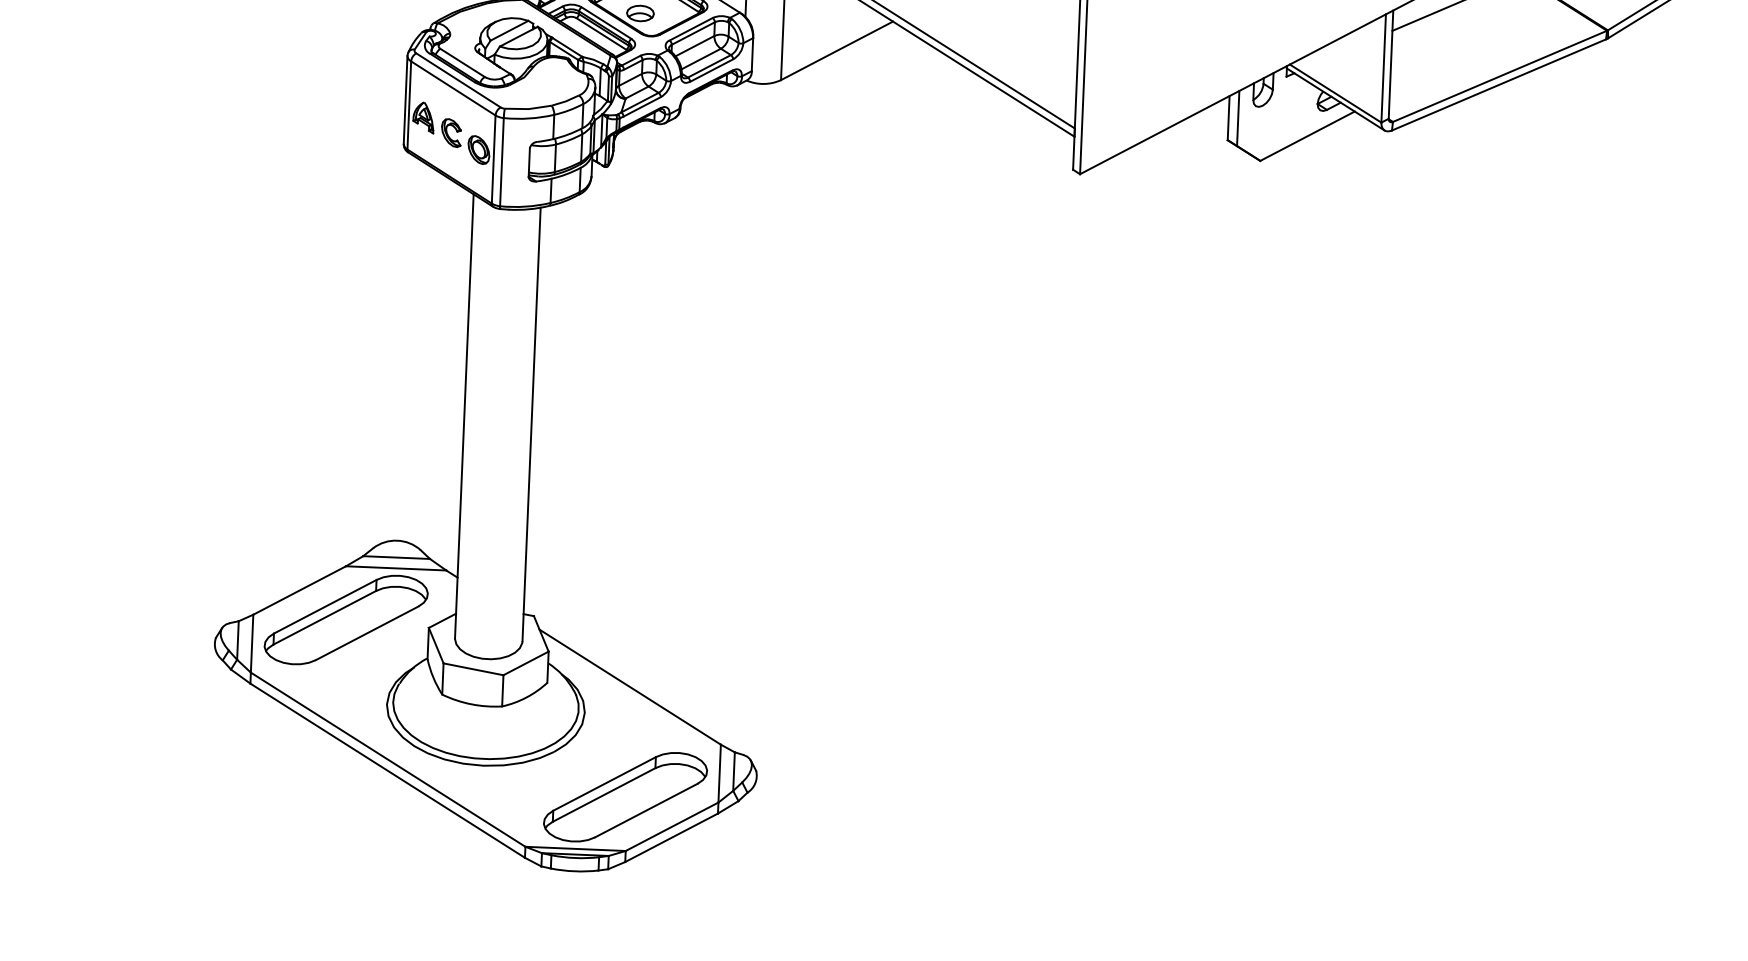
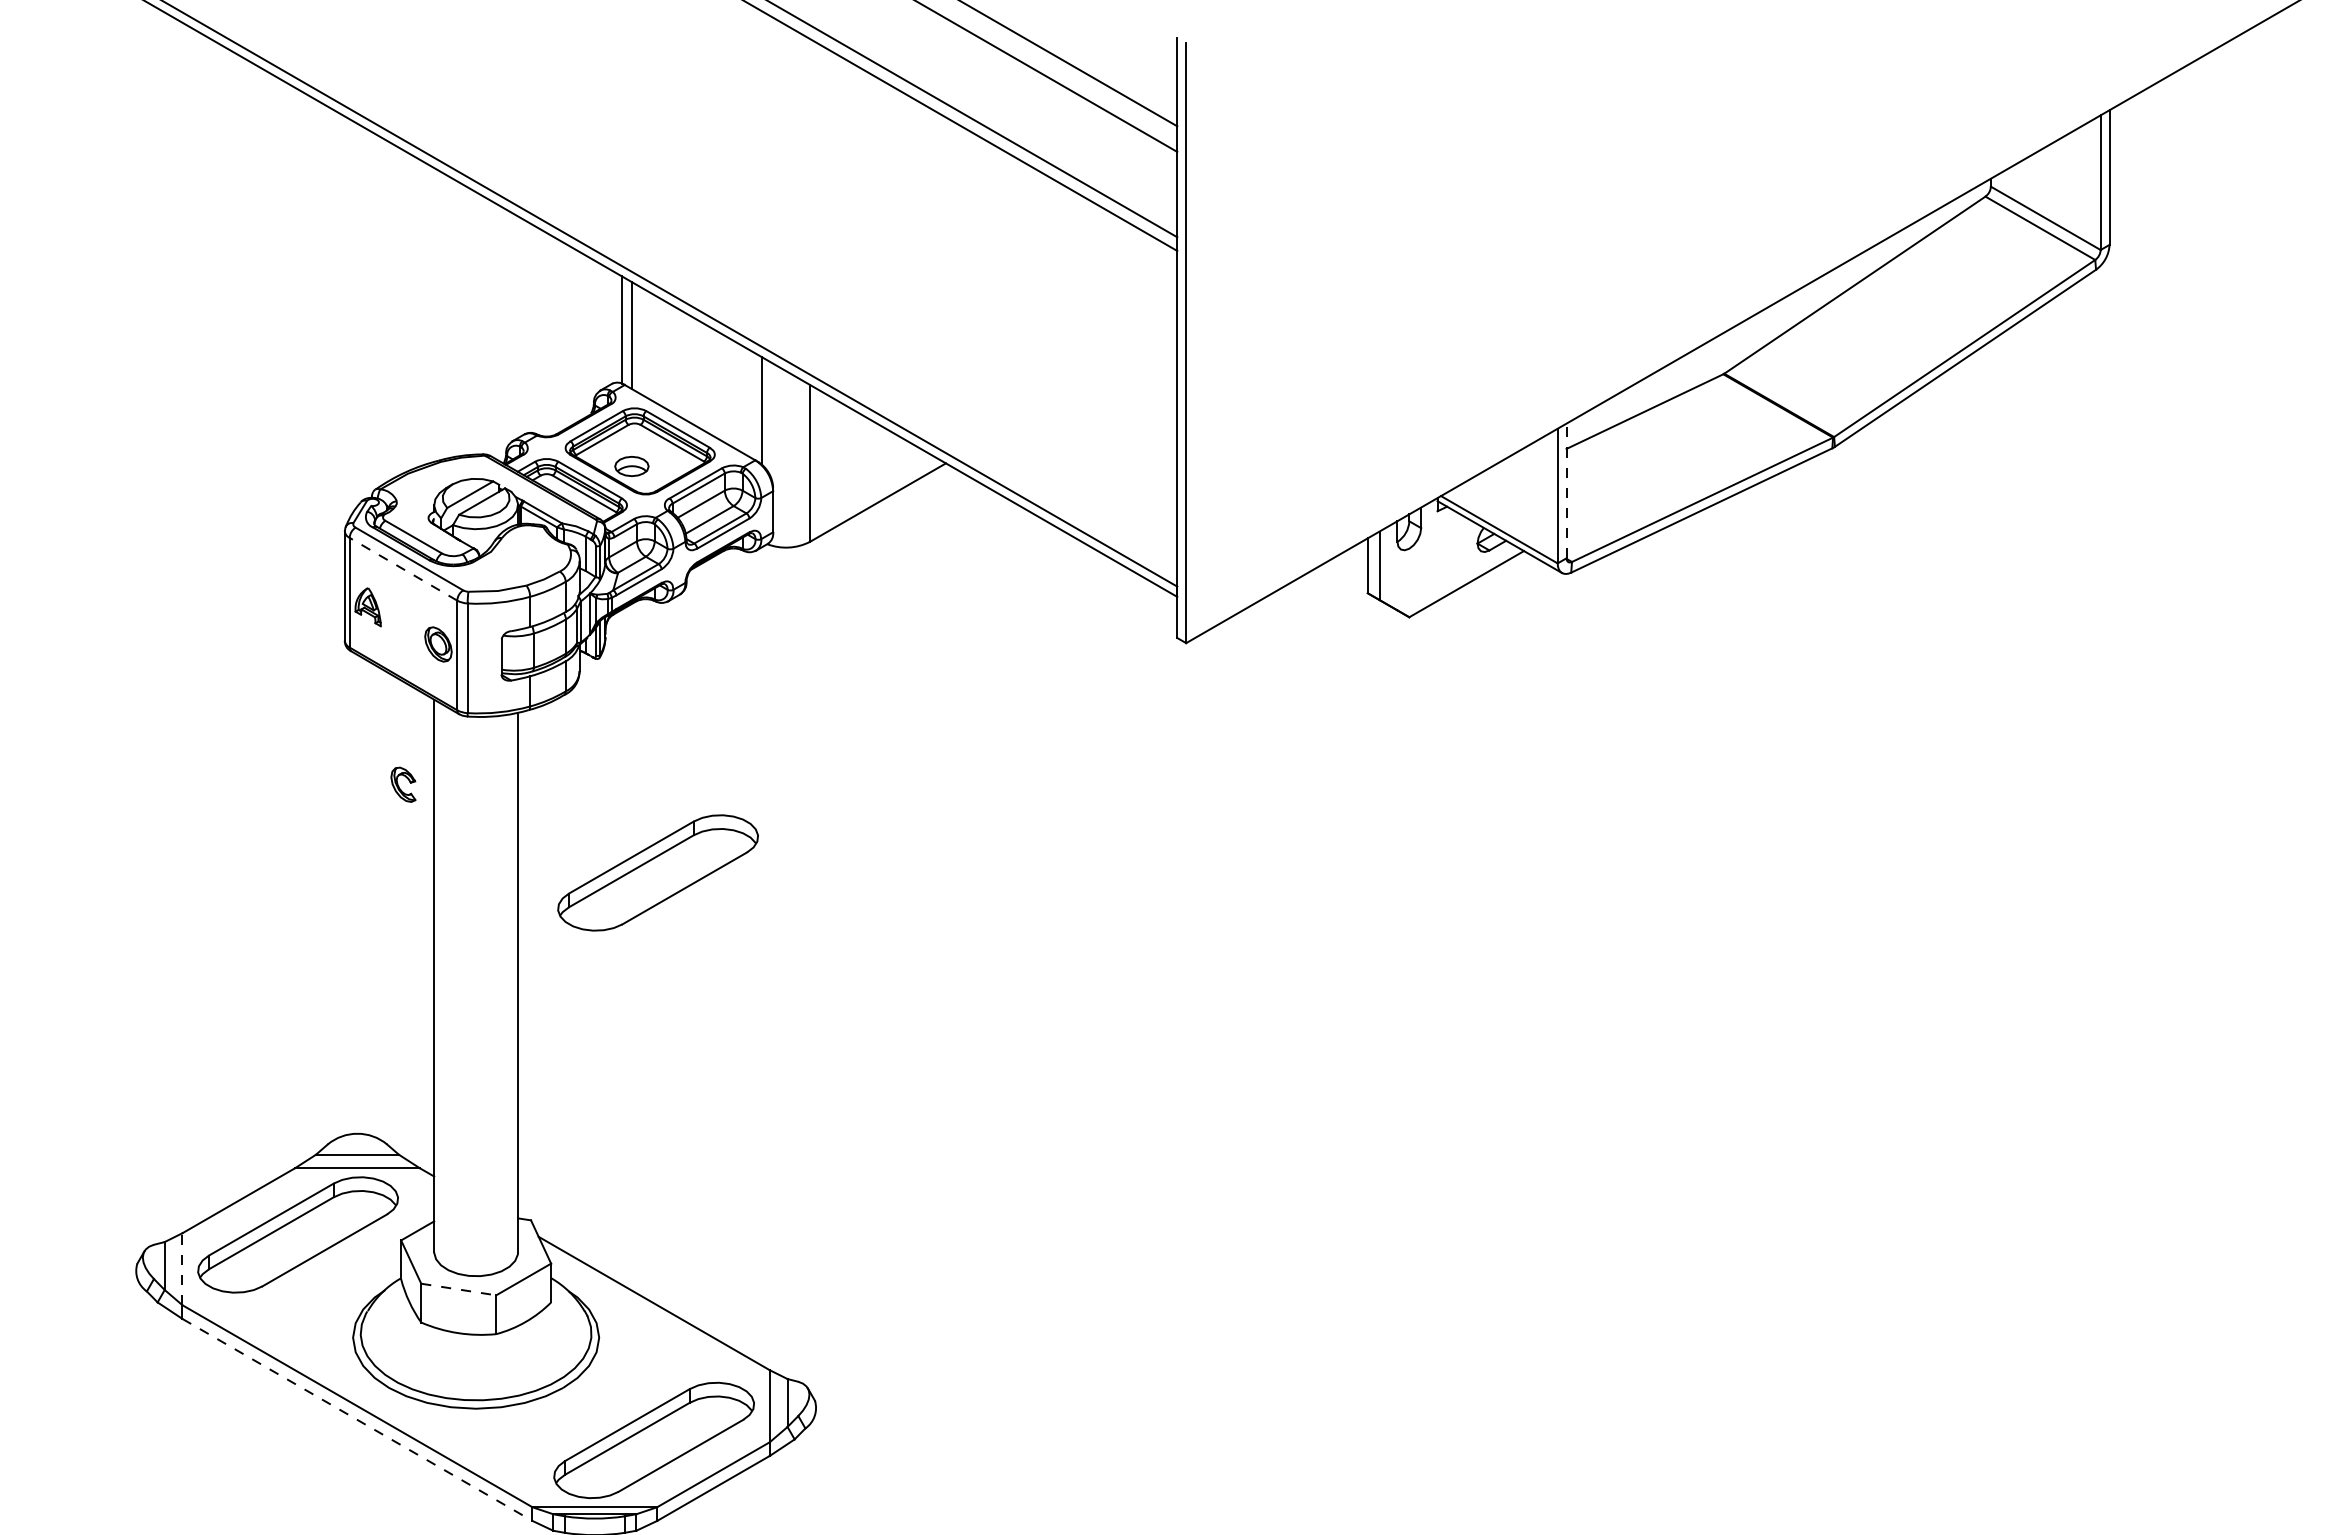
line: (1390, 64) -> (1566, 490), solid -> dashed
line: (453, 88) -> (403, 569), solid -> dashed
part: (451, 132) -> (403, 784), moved
part: (647, 340) -> (657, 872), added
line: (252, 643) -> (182, 1269), solid -> dashed
line: (473, 669) -> (458, 1289), solid -> dashed
line: (387, 771) -> (357, 1420), solid -> dashed

